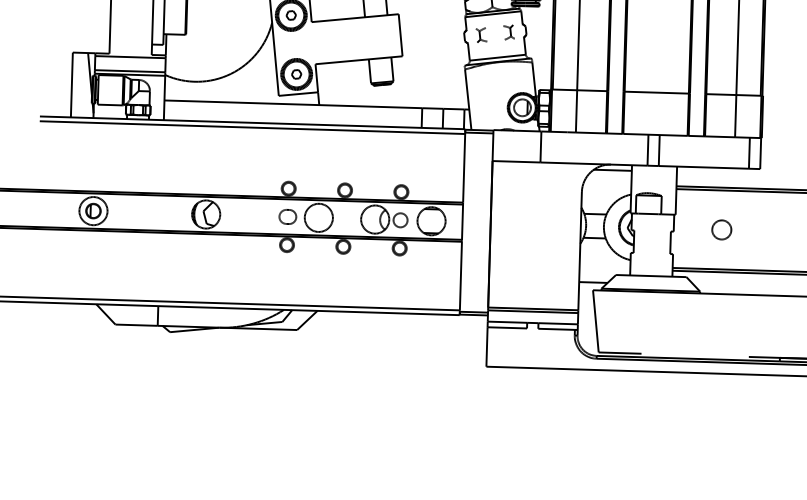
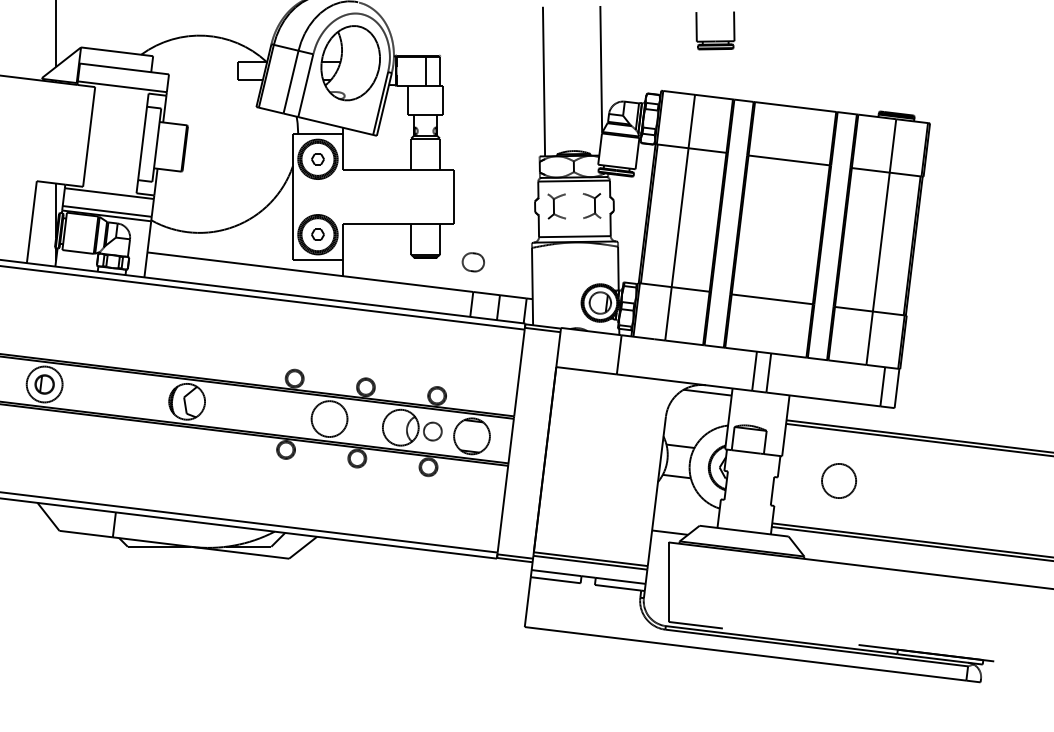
part: (508, 32) -> (591, 205), size x1.4
part: (481, 34) -> (556, 205), size x1.4
part: (287, 217) -> (472, 262), moved
circle: (721, 229) -> (838, 480), size x1.4

